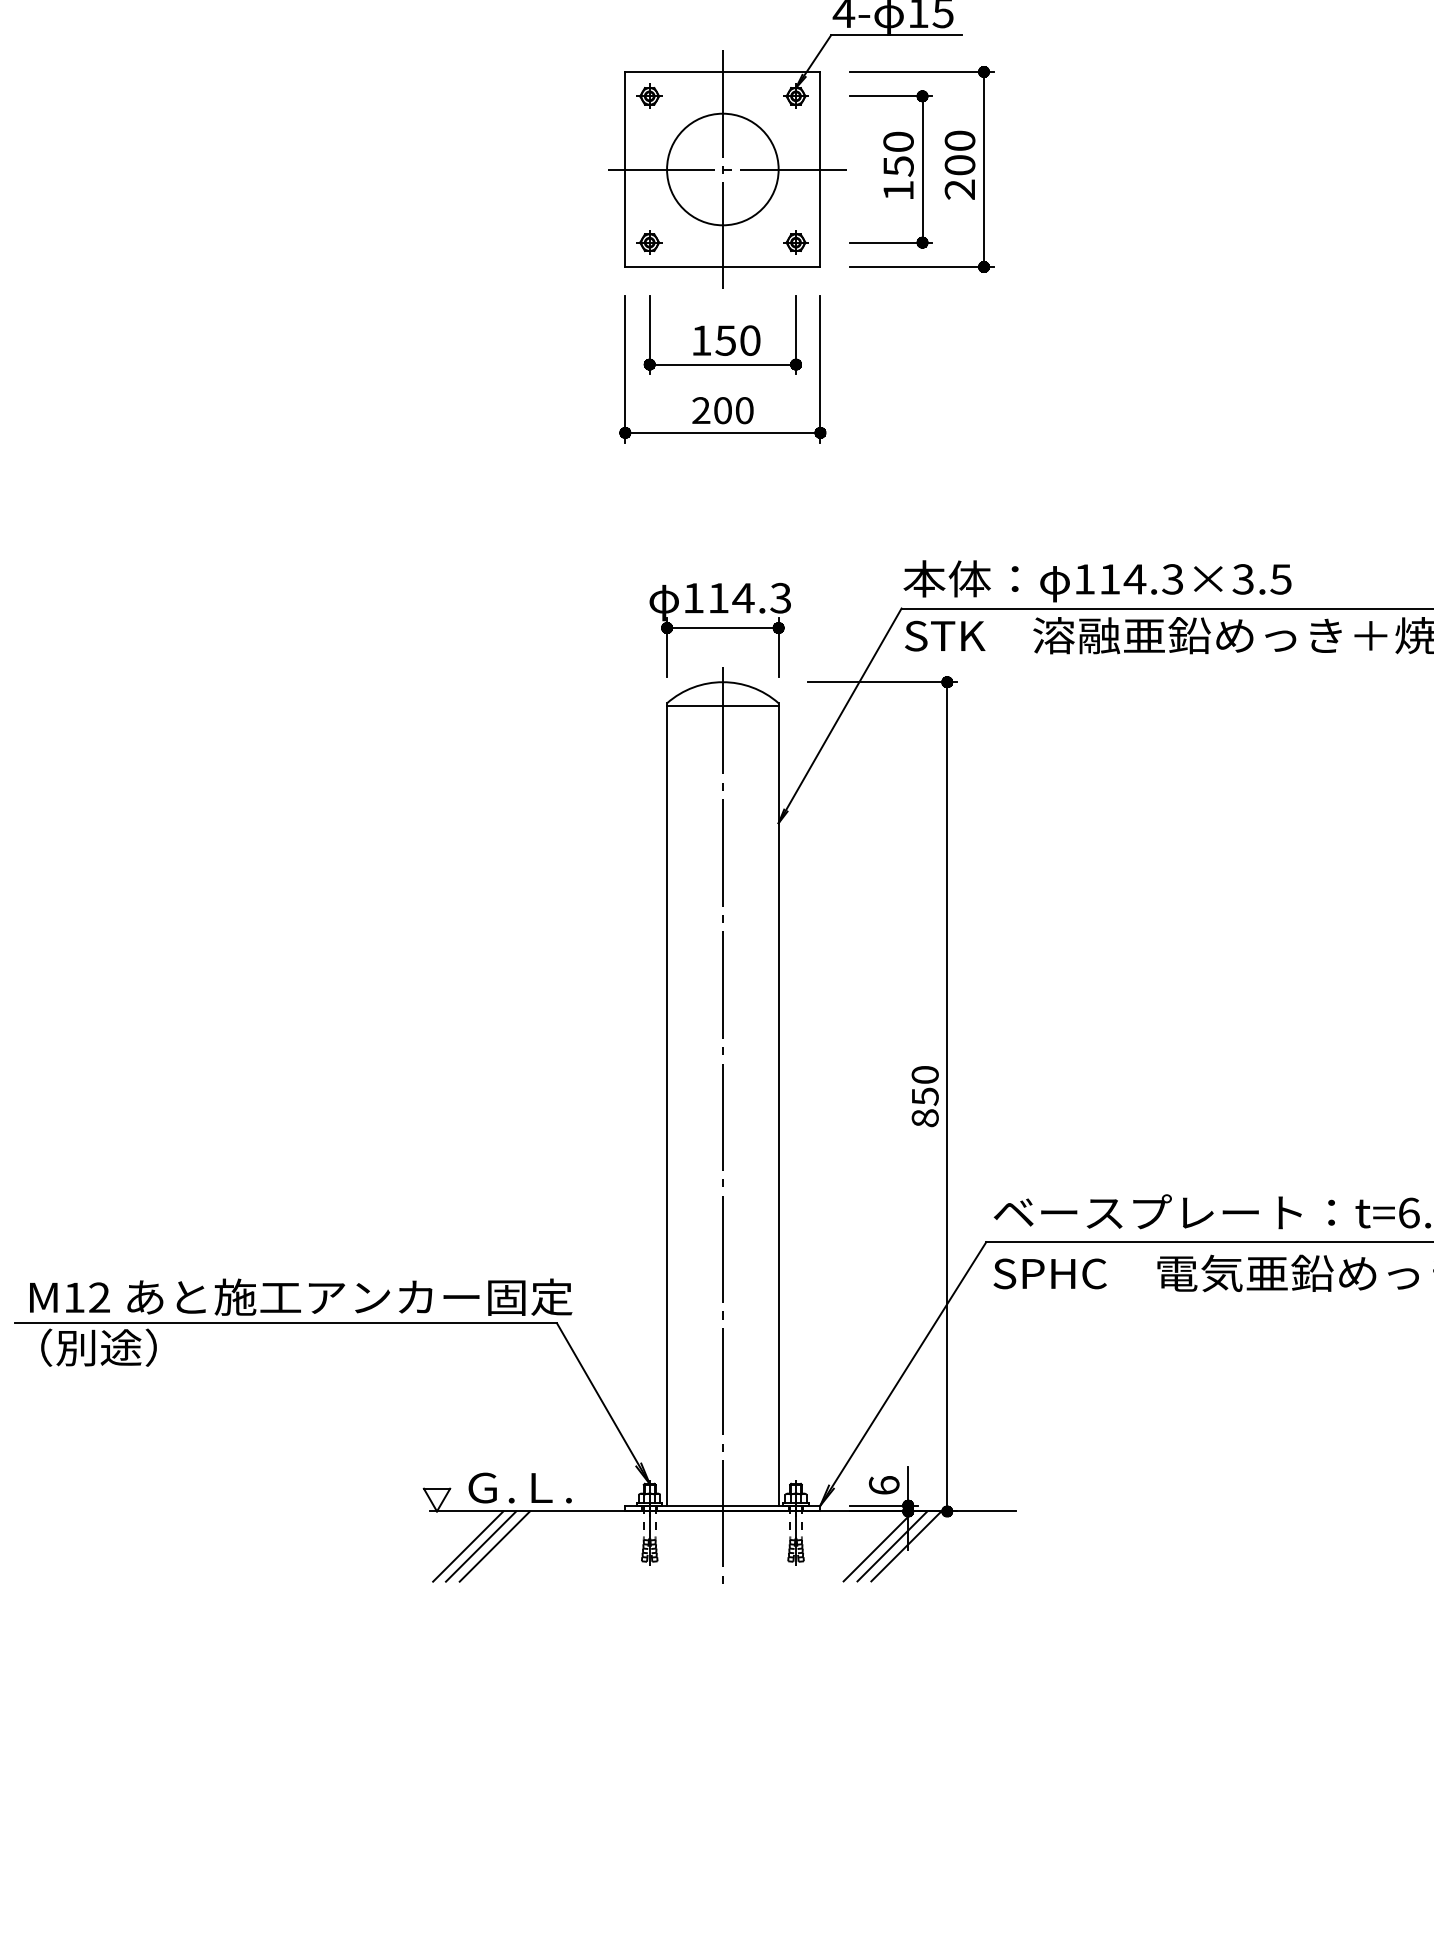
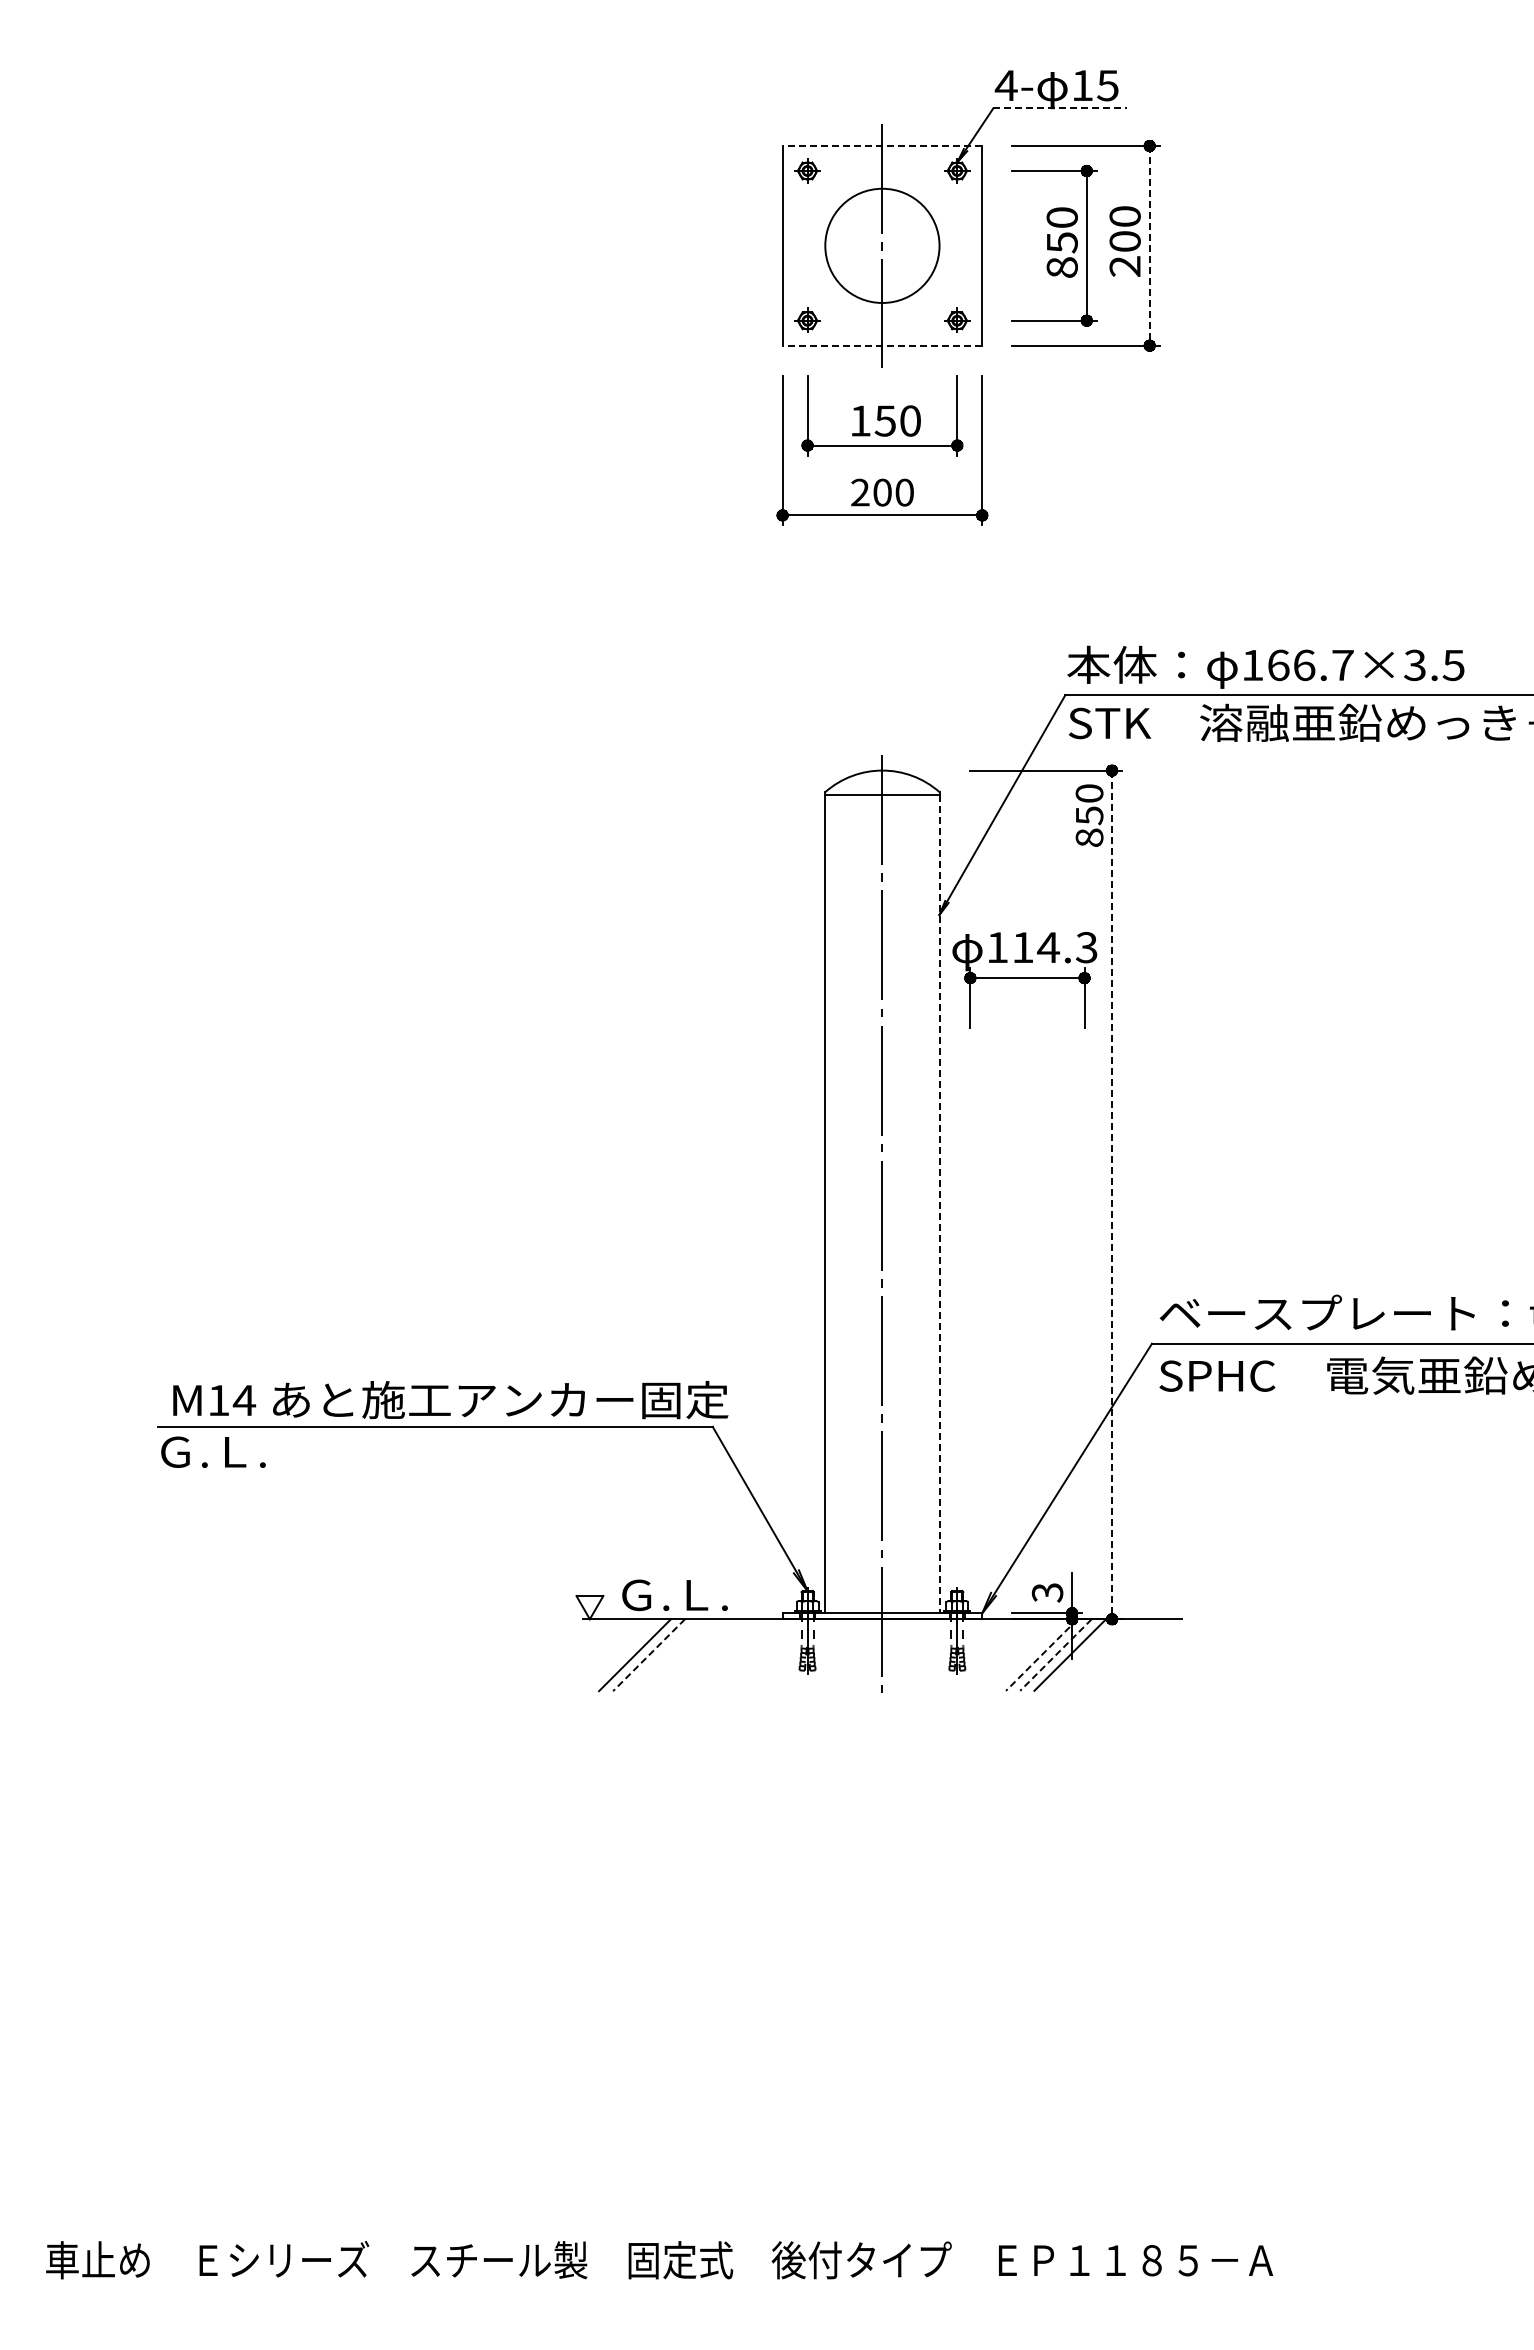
line: (896, 35) -> (1060, 108), solid -> dashed
line: (722, 72) -> (882, 146), solid -> dashed
line: (722, 169) -> (882, 245), removed
line: (983, 169) -> (1149, 245), solid -> dashed
text: (897, 190) -> (1061, 267), 150 -> 850
line: (722, 266) -> (882, 345), solid -> dashed
text: (1141, 579) -> (1310, 665), 114.3×3.5 -> 166.7×3.5
part: (719, 630) -> (1024, 980), moved
text: (925, 1096) -> (1089, 815), moved
line: (947, 1097) -> (1112, 1195), solid -> dashed
line: (778, 1106) -> (939, 1204), solid -> dashed
text: (99, 1296) -> (244, 1399), M12 -> M14
text: (87, 1347) -> (232, 1451), （別途） -> Ｇ.Ｌ.
text: (884, 1485) -> (1047, 1592), 6 -> 3
line: (467, 1546) -> (621, 1655), removed
line: (495, 1546) -> (649, 1655), solid -> dashed
line: (878, 1546) -> (1041, 1655), solid -> dashed
line: (891, 1546) -> (1055, 1655), solid -> dashed

